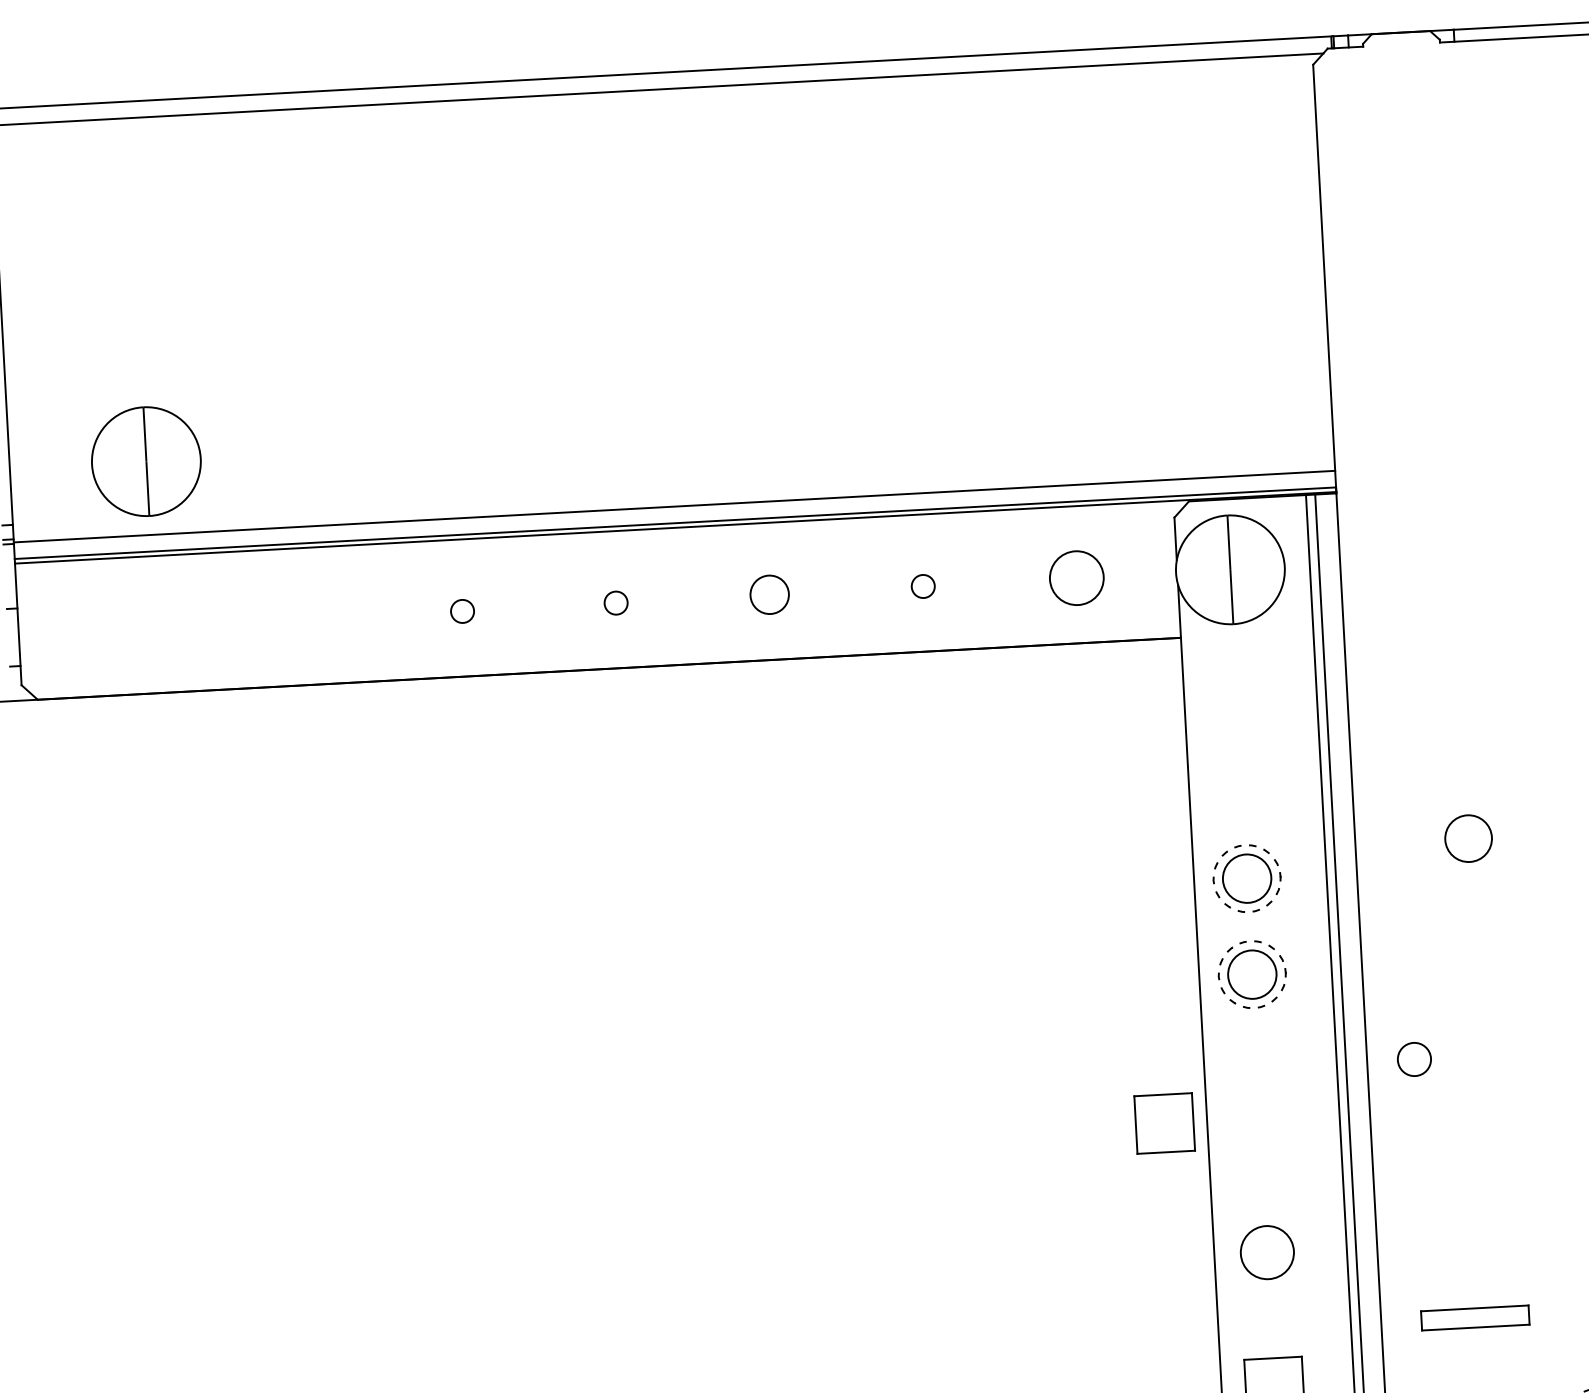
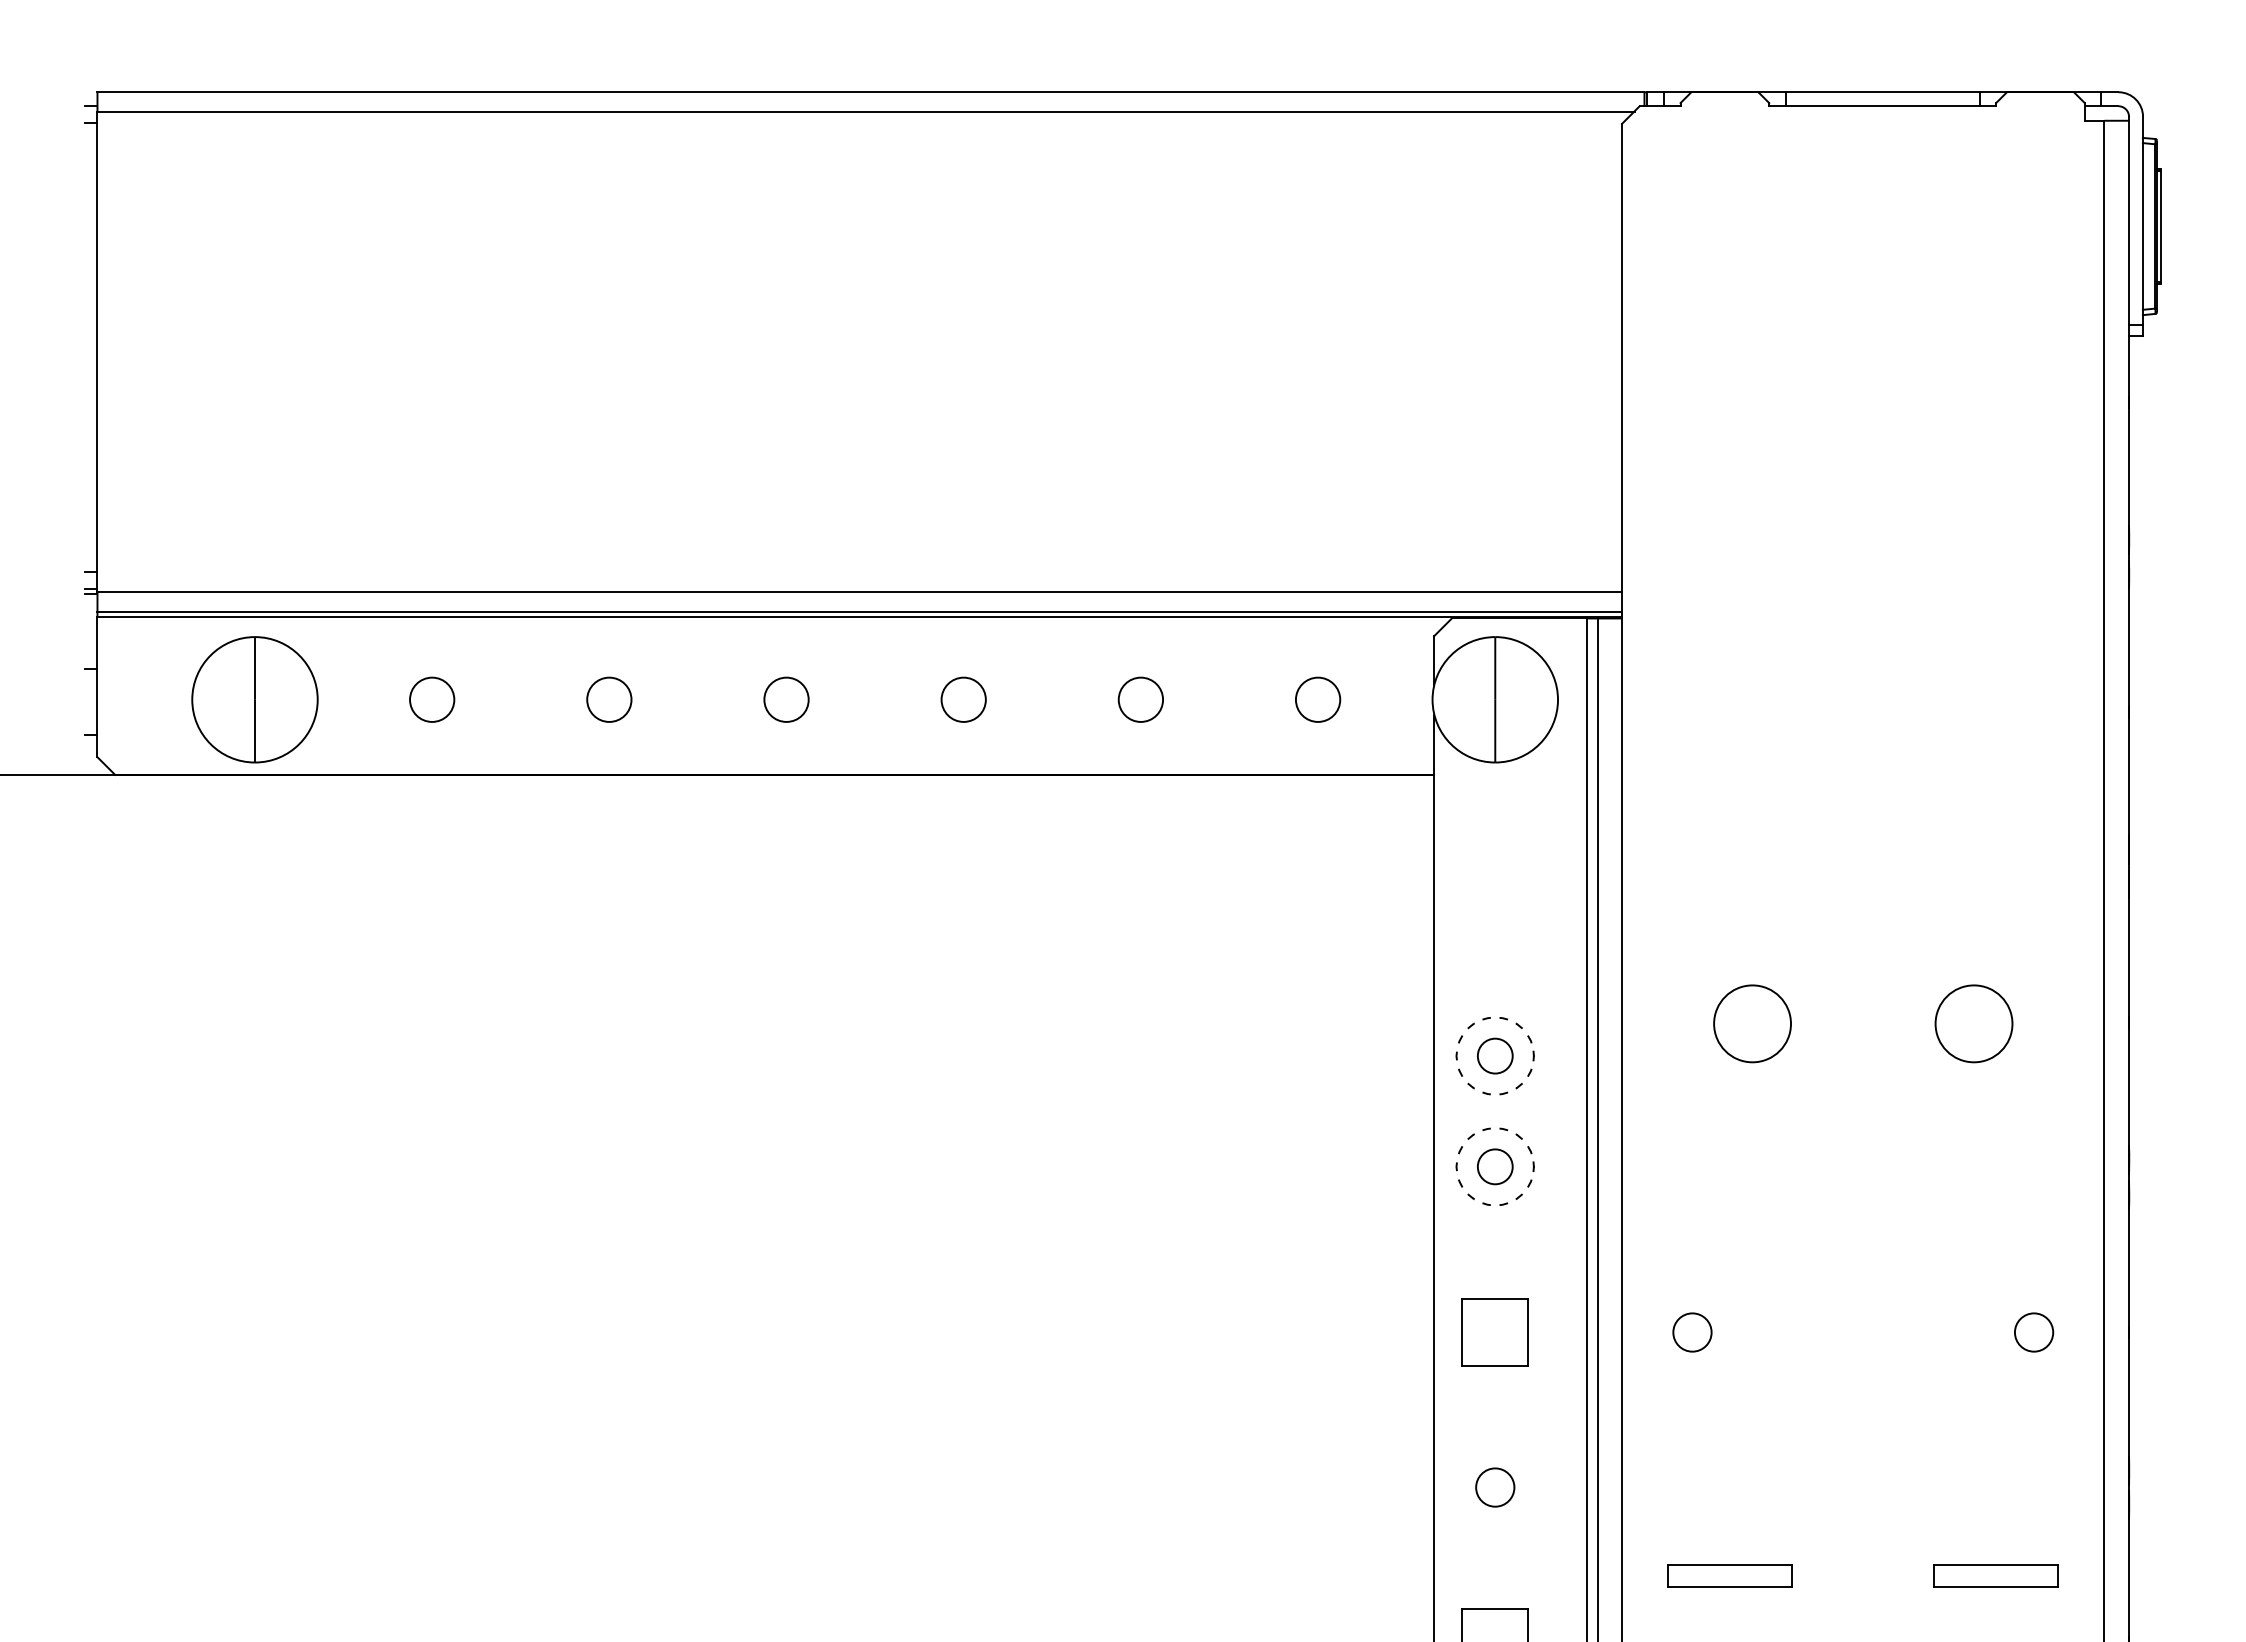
part: (145, 461) -> (254, 699), moved
circle: (1076, 577) -> (1317, 699), size x0.71
circle: (922, 586) -> (1140, 699), size x1.67
circle: (616, 602) -> (786, 699), size x1.67
circle: (462, 611) -> (609, 699), size x1.67
circle: (309, 619) -> (432, 699), added
circle: (1468, 838) -> (1752, 1023), size x1.43
circle: (1246, 878) -> (1494, 1055), size x0.62
circle: (1251, 974) -> (1494, 1166), size x0.62
circle: (1414, 1059) -> (1692, 1332), moved
part: (1164, 1123) -> (1494, 1332), moved
circle: (1267, 1252) -> (1495, 1487), size x0.62

